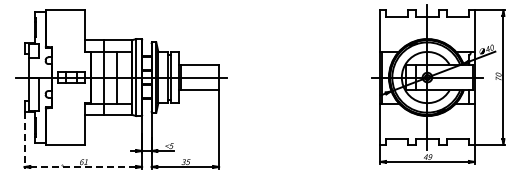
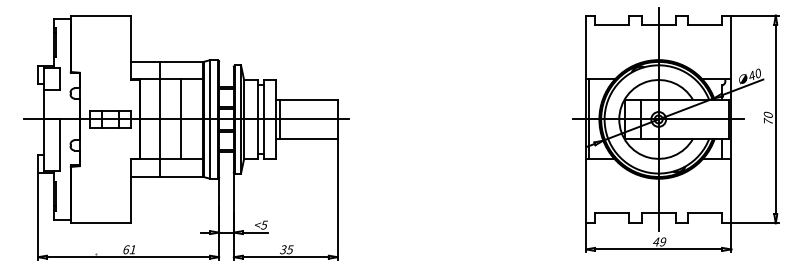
line: (24, 141) -> (37, 217), dashed -> solid
line: (83, 166) -> (128, 256), dashed -> solid

